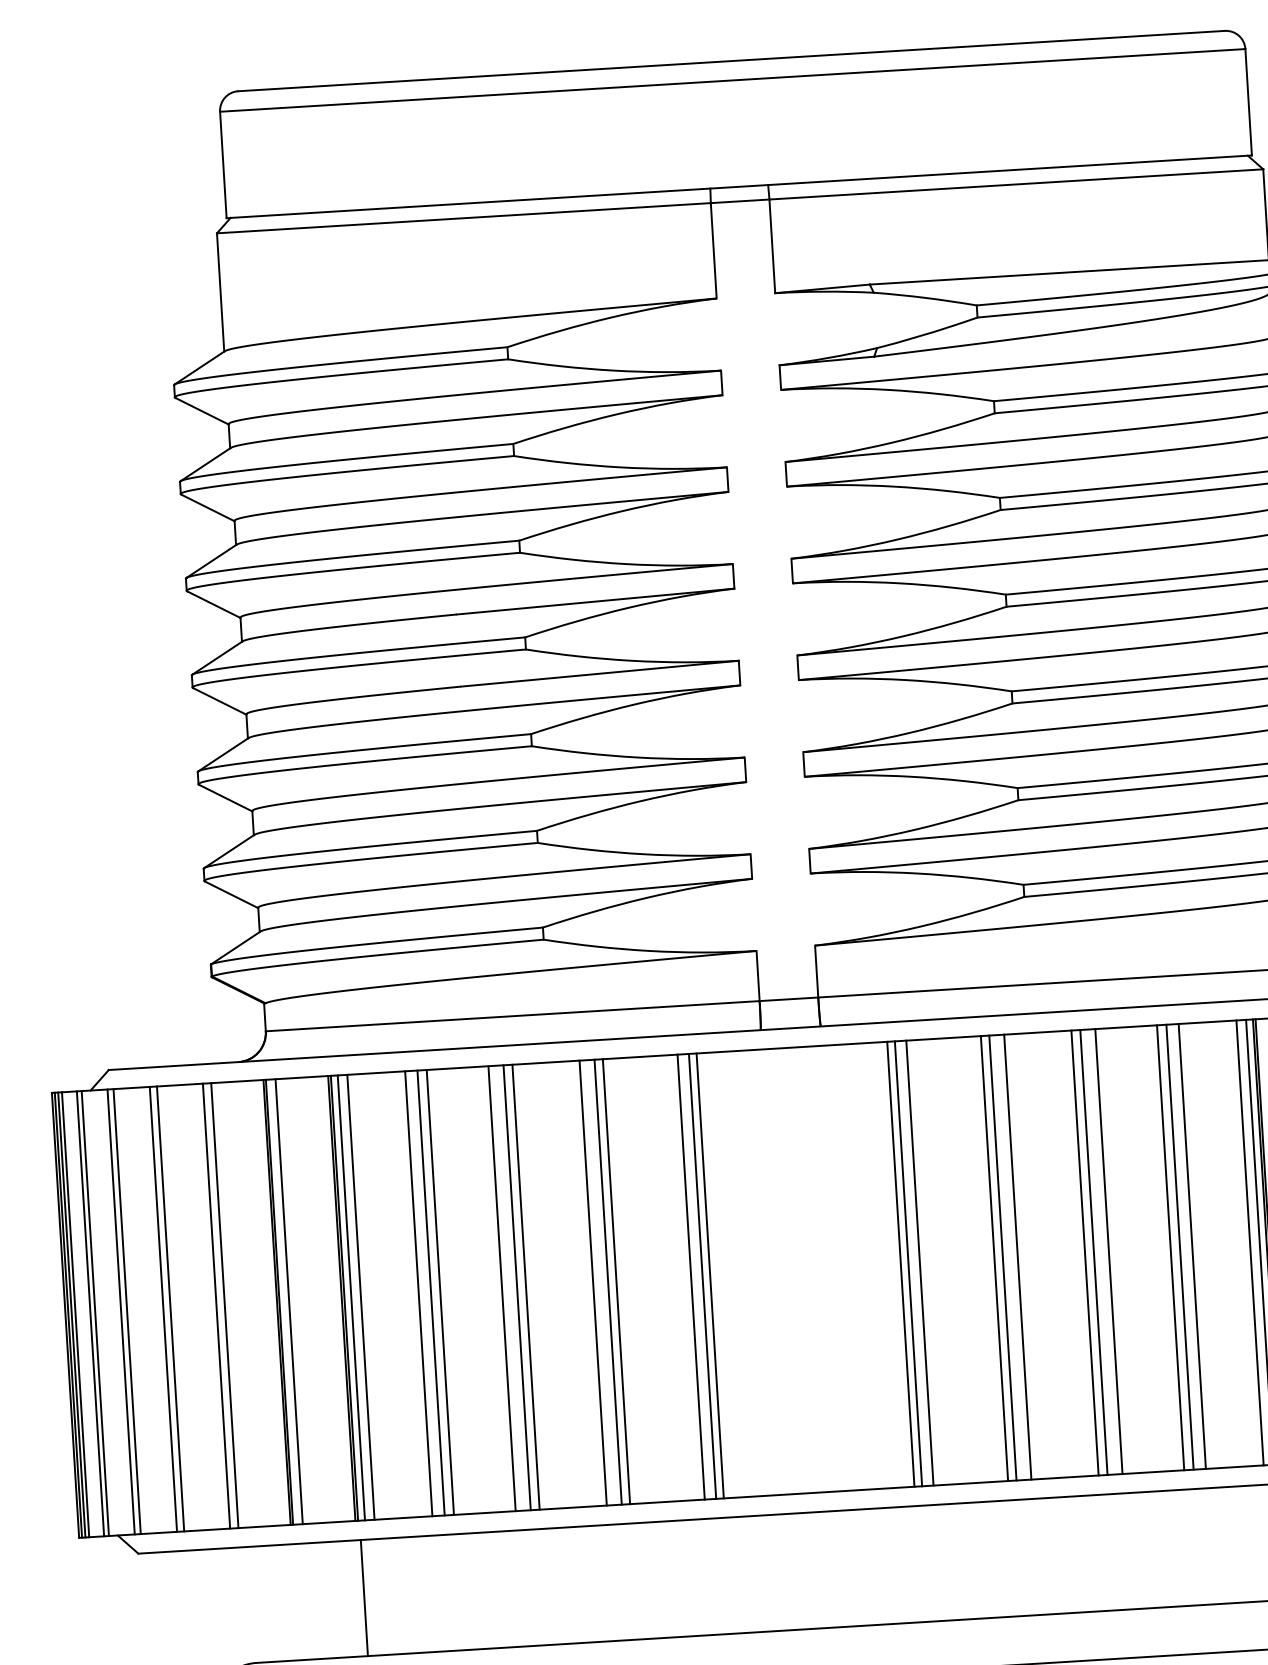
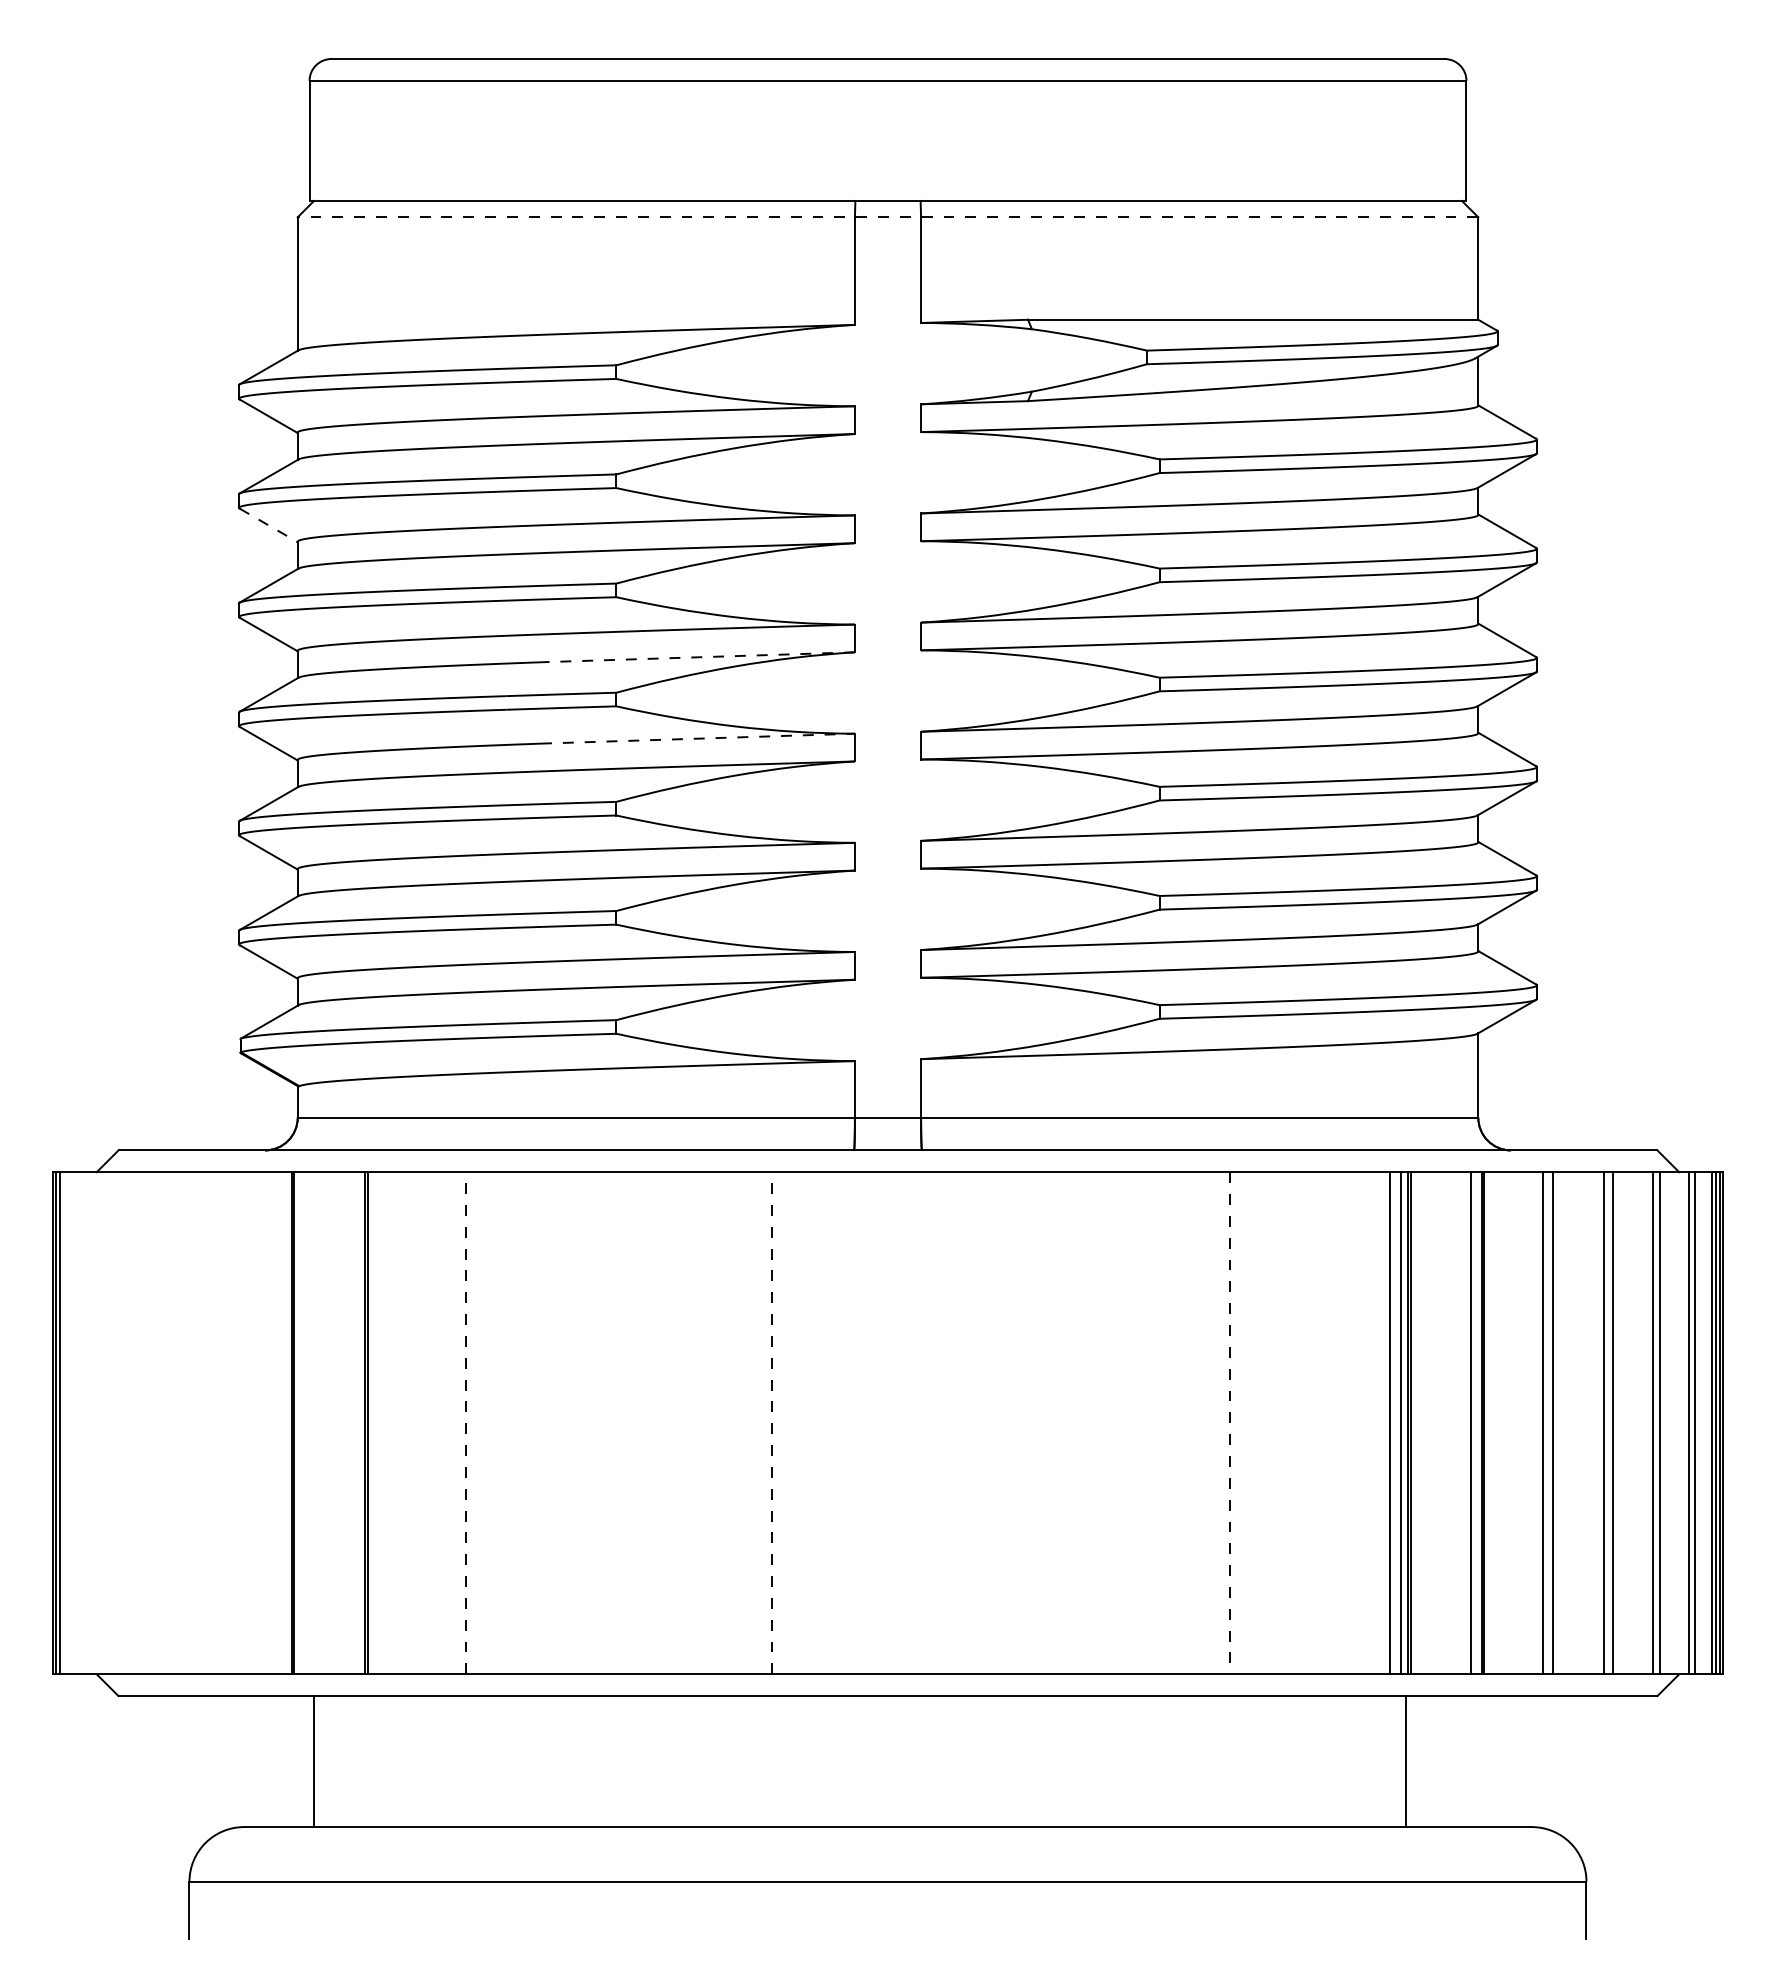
line: (739, 201) -> (887, 217), solid -> dashed
line: (208, 508) -> (269, 525), solid -> dashed
line: (595, 601) -> (697, 657), solid -> dashed
line: (600, 673) -> (698, 738), solid -> dashed
line: (1192, 1246) -> (1324, 1423), removed
line: (1179, 1247) -> (1310, 1423), removed
line: (1170, 1248) -> (1299, 1423), removed
line: (1109, 1251) -> (1230, 1423), solid -> dashed
line: (1093, 1252) -> (1213, 1423), removed
line: (1085, 1253) -> (1203, 1423), removed
line: (1017, 1257) -> (1127, 1423), removed
line: (994, 1258) -> (1101, 1423), removed
line: (1002, 1258) -> (1110, 1423), removed
line: (920, 1263) -> (1017, 1423), removed
line: (900, 1264) -> (995, 1423), removed
line: (908, 1264) -> (1004, 1423), removed
line: (702, 1275) -> (771, 1422), solid -> dashed
line: (710, 1276) -> (780, 1423), removed
line: (690, 1277) -> (758, 1423), removed
line: (616, 1281) -> (674, 1423), removed
line: (608, 1282) -> (665, 1423), removed
line: (593, 1283) -> (648, 1423), removed
line: (517, 1287) -> (562, 1423), removed
line: (525, 1287) -> (572, 1423), removed
line: (501, 1288) -> (545, 1423), removed
line: (431, 1292) -> (465, 1422), solid -> dashed
line: (439, 1292) -> (475, 1423), removed
line: (418, 1293) -> (451, 1423), removed
line: (361, 1297) -> (386, 1423), removed
line: (351, 1298) -> (375, 1423), removed
line: (289, 1301) -> (305, 1423), removed
line: (224, 1305) -> (232, 1423), removed
line: (216, 1306) -> (223, 1423), removed
line: (163, 1309) -> (163, 1423), removed
line: (170, 1309) -> (171, 1423), removed
line: (127, 1311) -> (122, 1423), removed
line: (120, 1312) -> (115, 1423), removed
line: (95, 1313) -> (86, 1423), removed
line: (75, 1314) -> (64, 1423), removed
line: (90, 1314) -> (81, 1423), removed
line: (364, 1597) -> (313, 1761), moved

